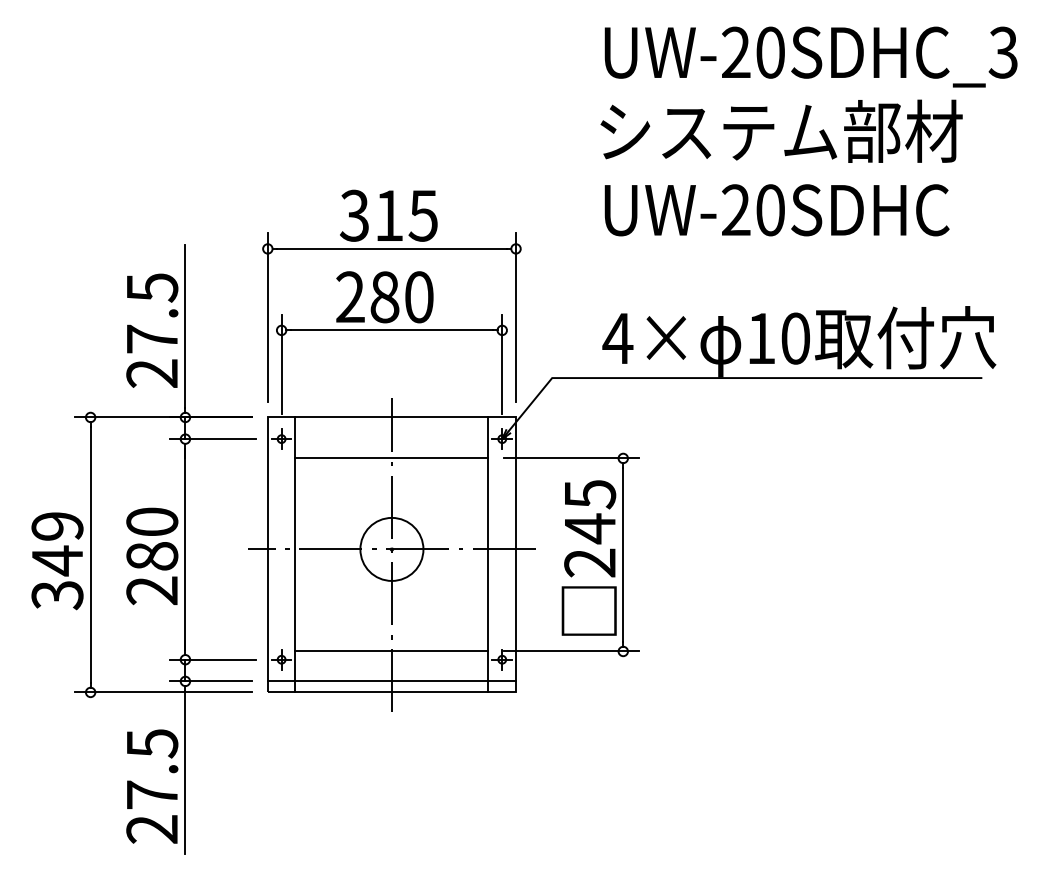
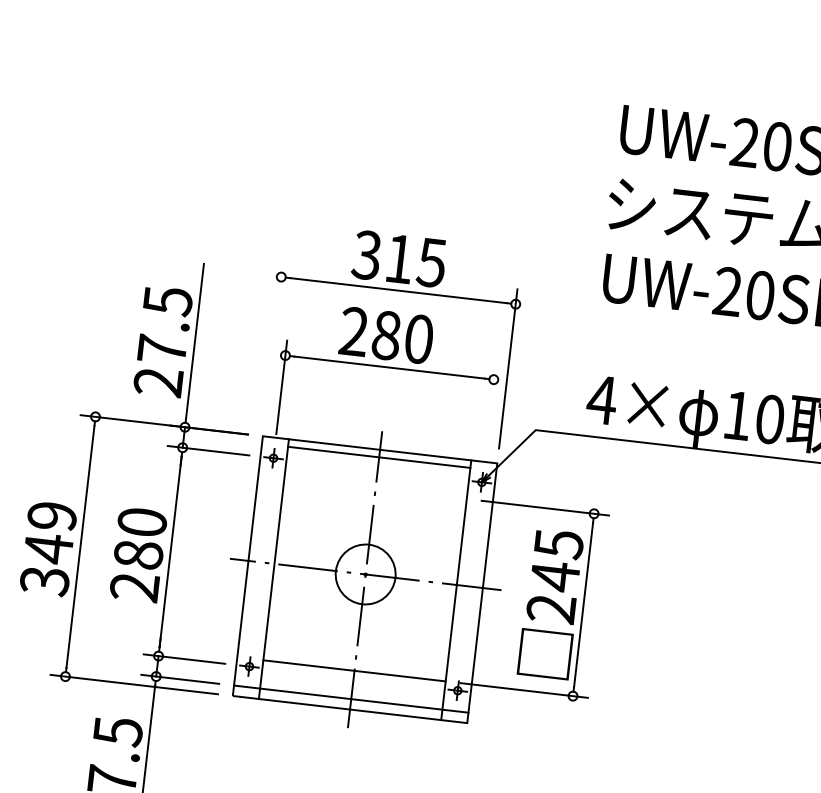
line: (267, 317) -> (273, 341), removed
line: (502, 363) -> (490, 410), removed
line: (391, 458) -> (378, 457), moved

